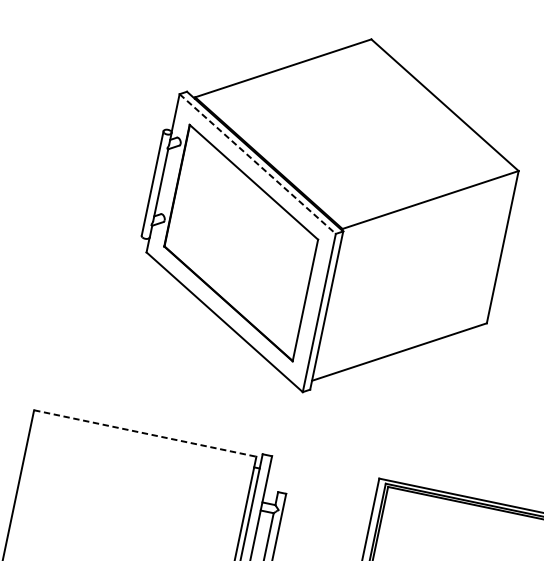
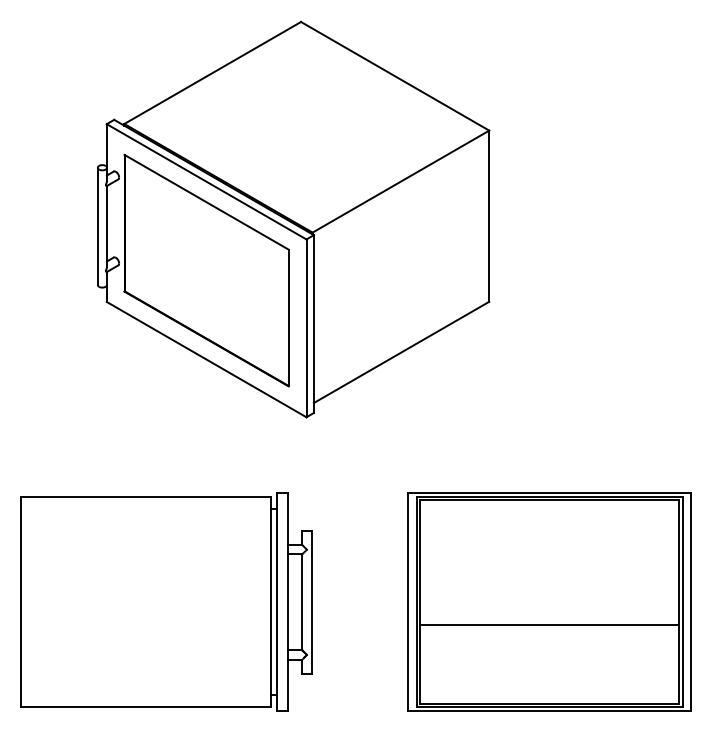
line: (258, 164) -> (207, 182), dashed -> solid
line: (145, 433) -> (146, 497), dashed -> solid

